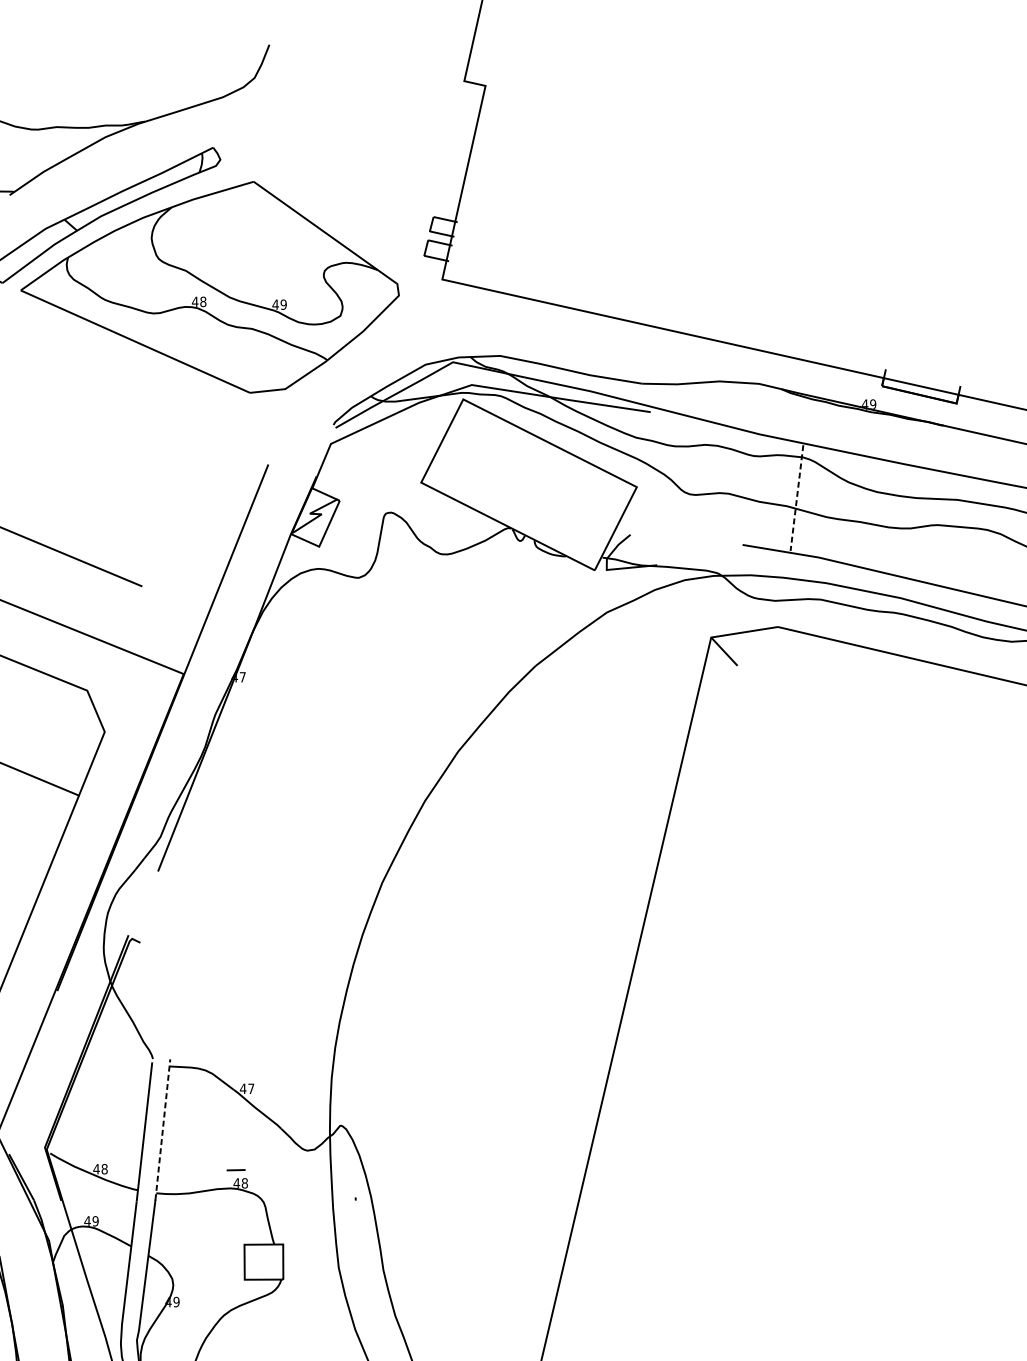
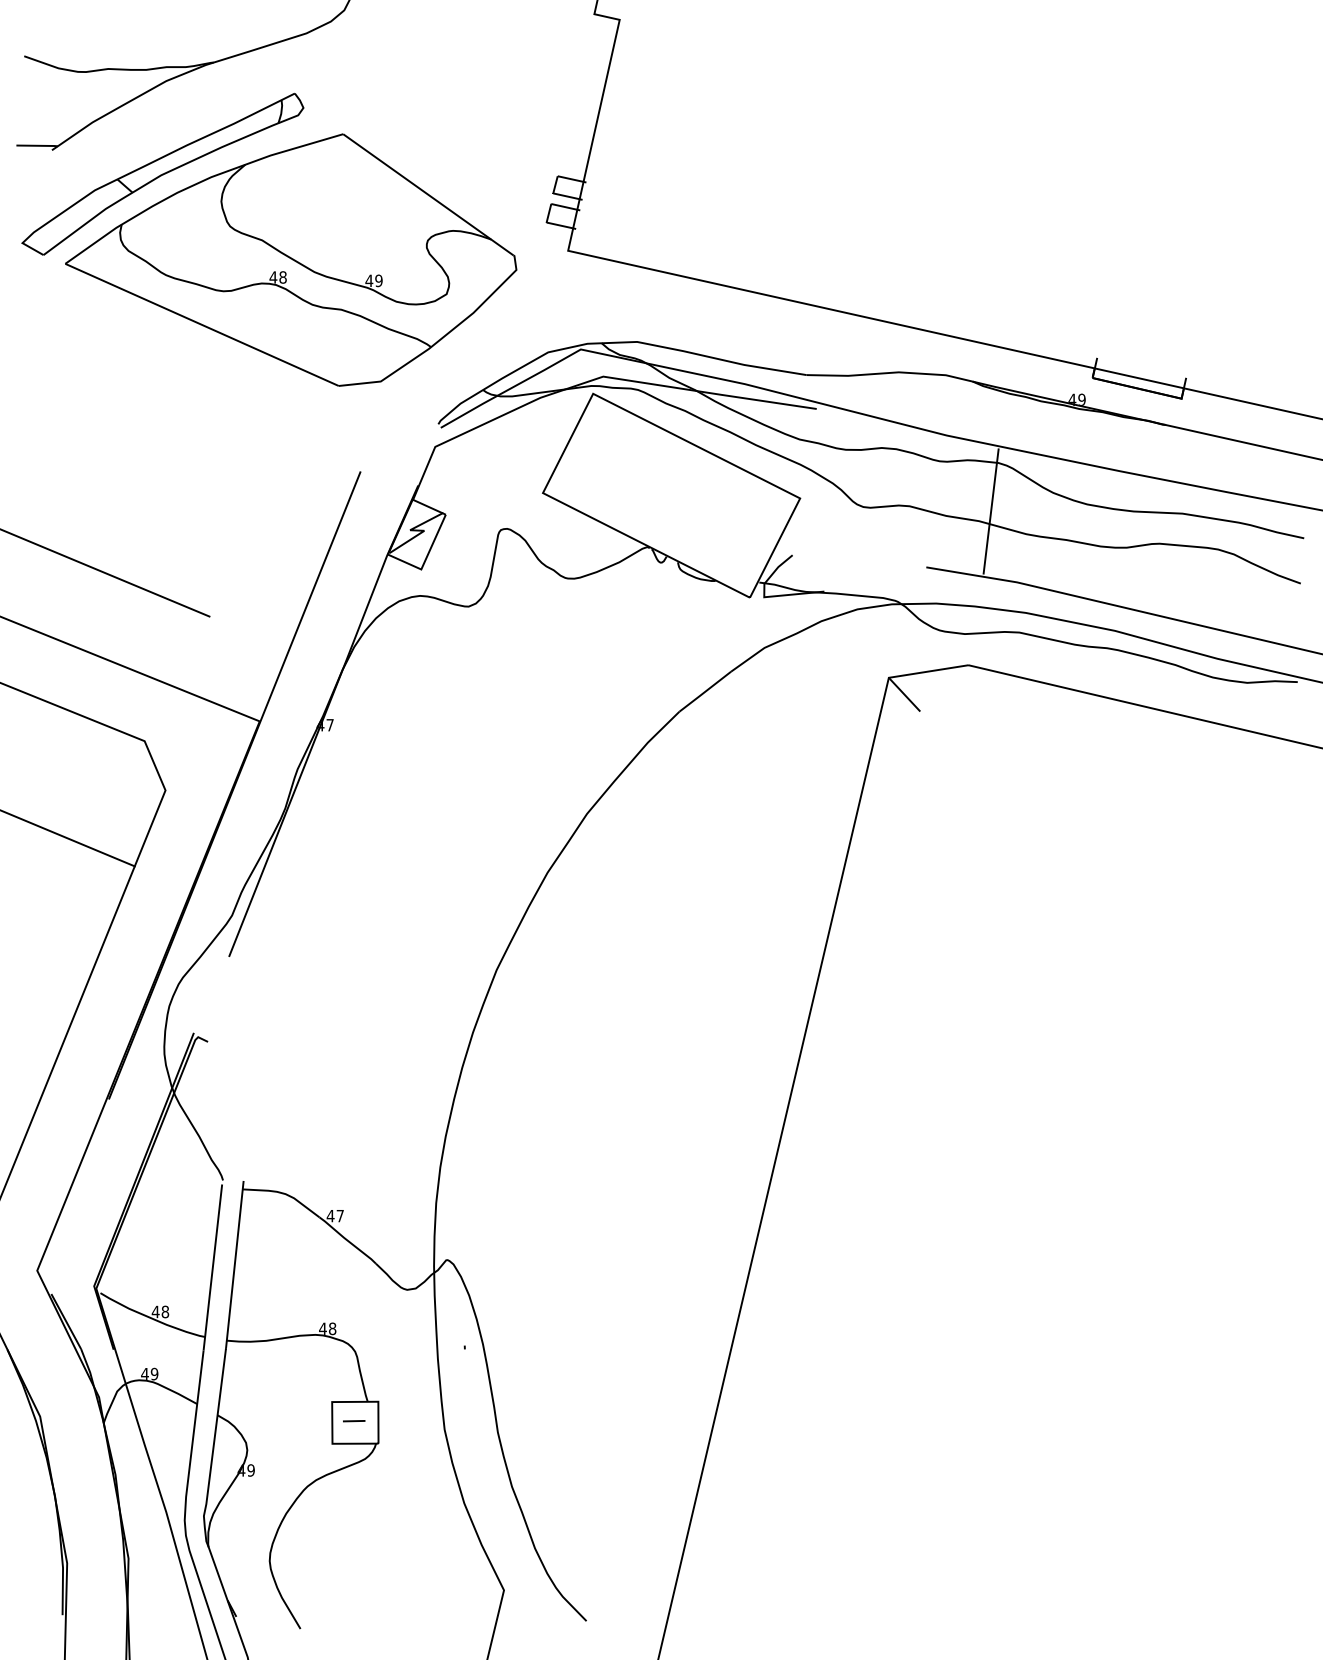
line: (797, 498) -> (991, 511), dashed -> solid
line: (162, 1129) -> (234, 1264), dashed -> solid
line: (236, 1170) -> (354, 1421), moved

